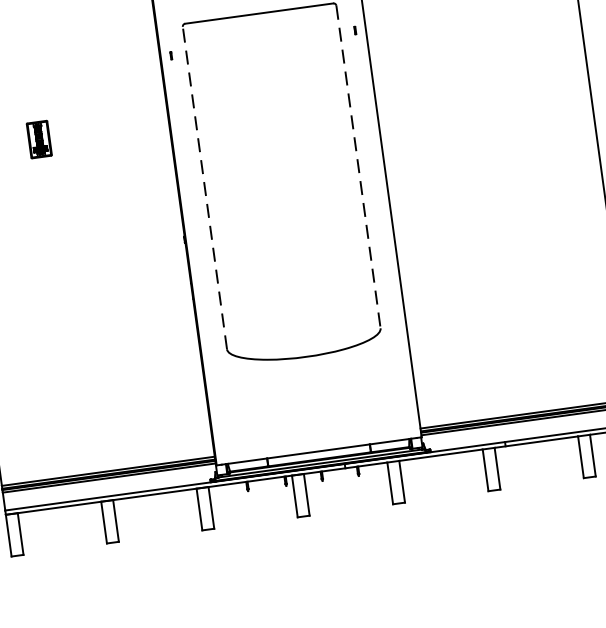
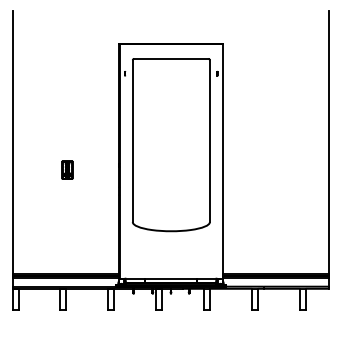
part: (39, 138) -> (67, 169), moved
line: (357, 167) -> (209, 141), dashed -> solid
line: (204, 188) -> (132, 141), dashed -> solid

